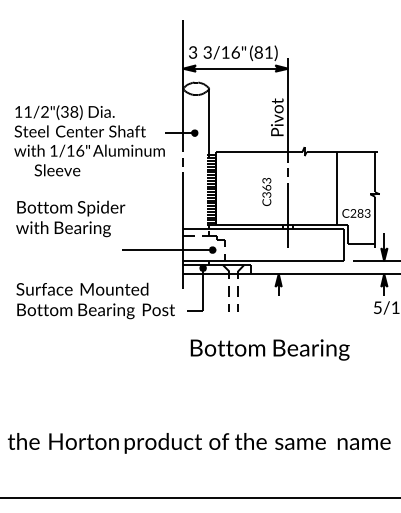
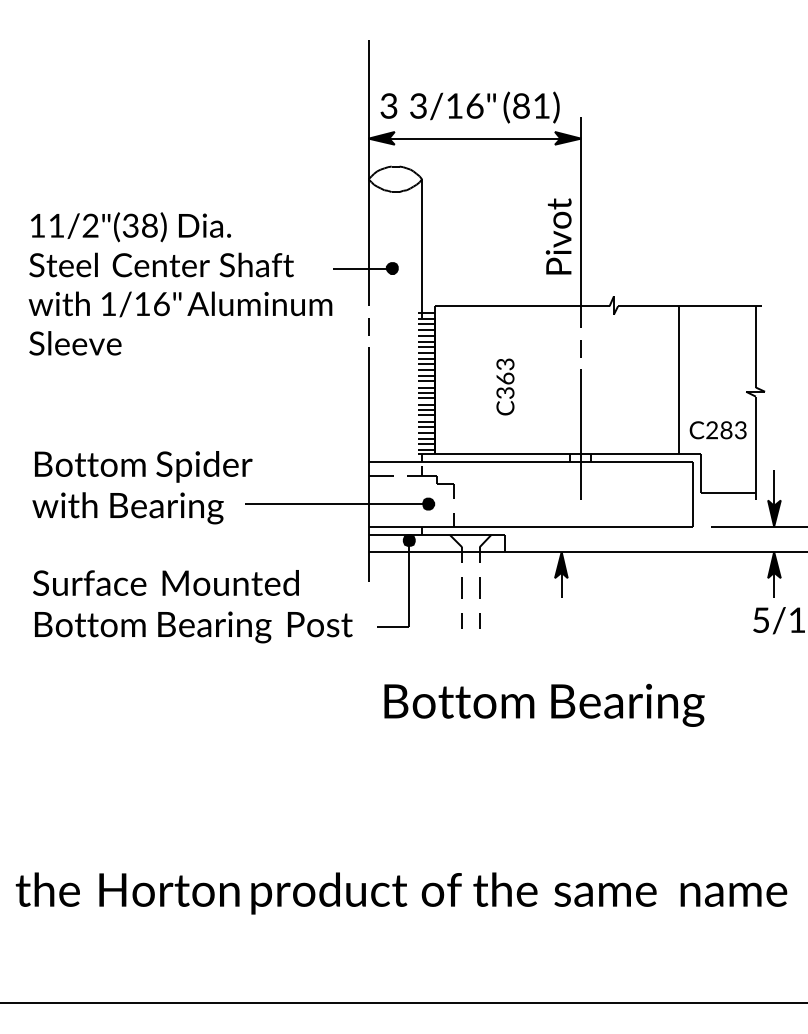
text: (57, 170) -> (75, 343), moved
text: (266, 191) -> (504, 386), moved
text: (70, 218) -> (142, 486), moved

